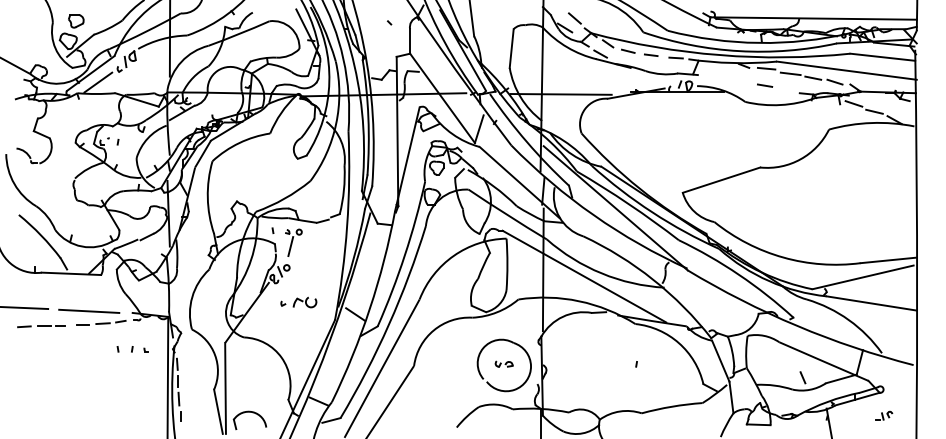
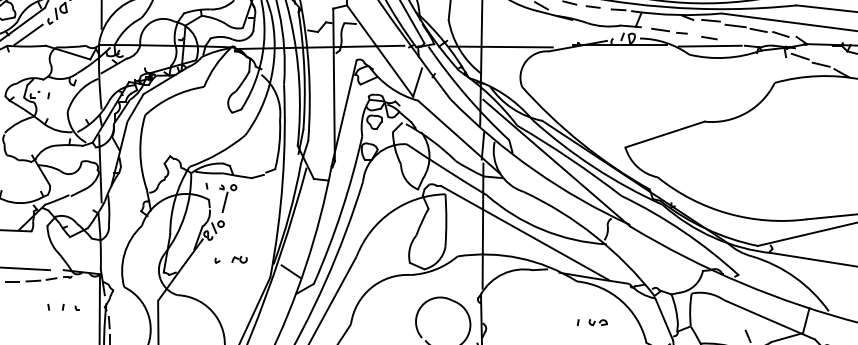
line: (725, 78) -> (669, 30), added
line: (765, 93) -> (709, 46), added
part: (304, 302) -> (239, 259), size x0.62
part: (503, 363) -> (597, 321), moved

